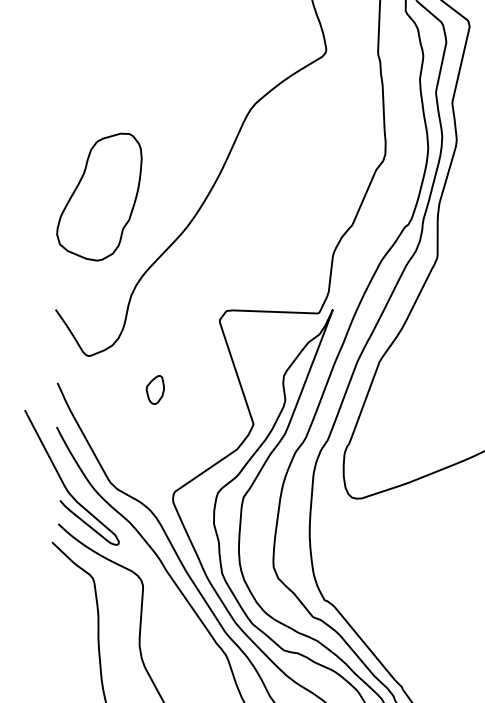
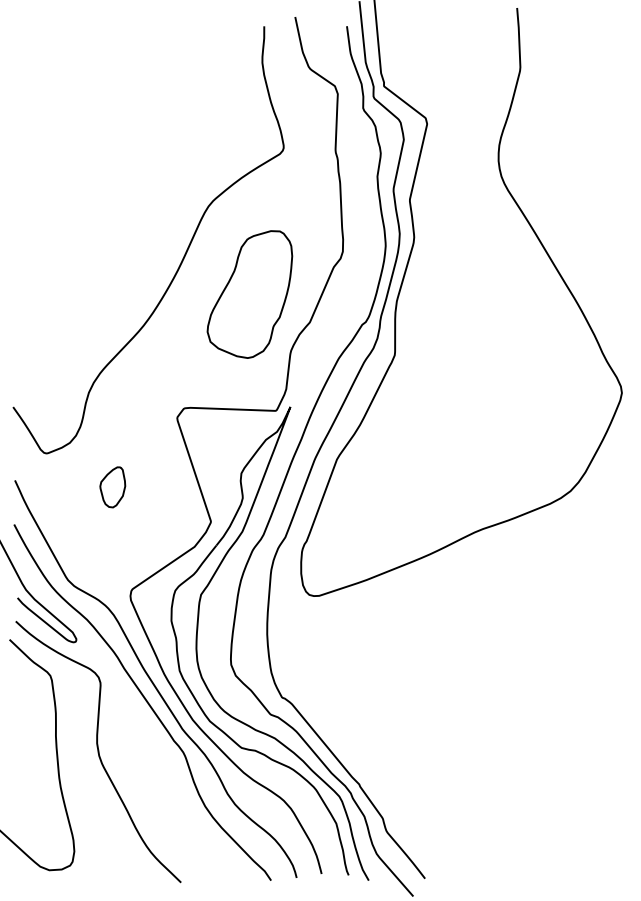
part: (99, 197) -> (249, 294), moved
part: (155, 390) -> (112, 487), size x1.43

